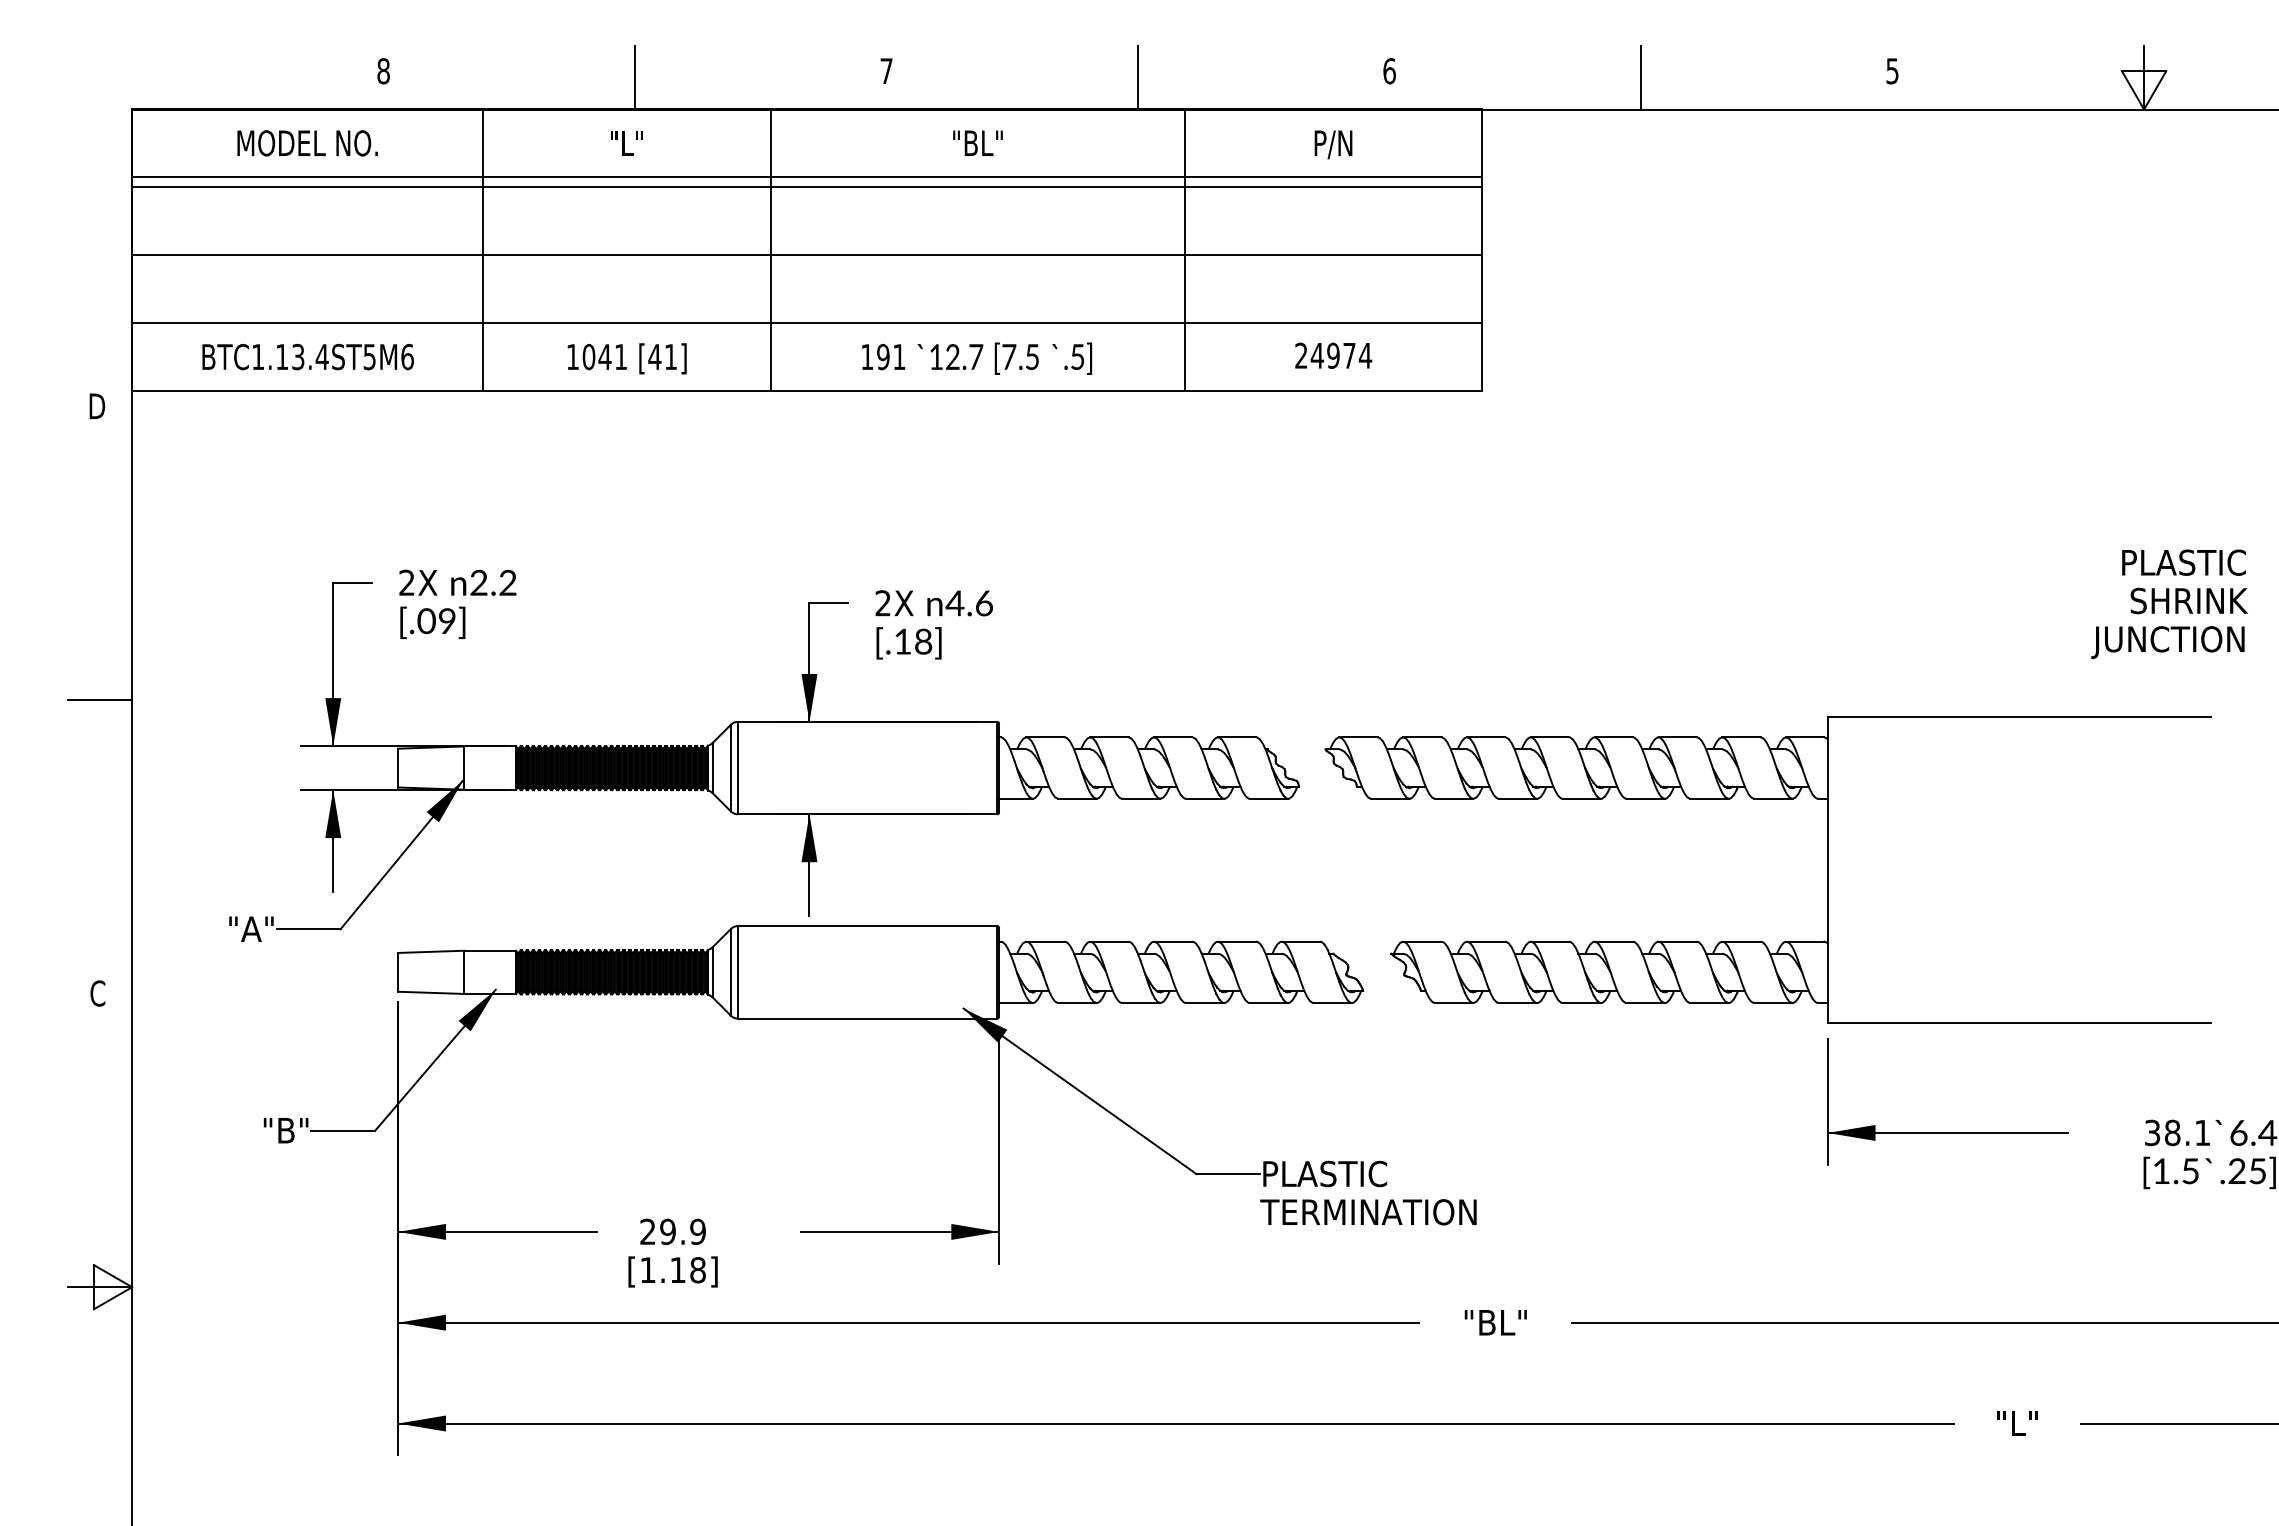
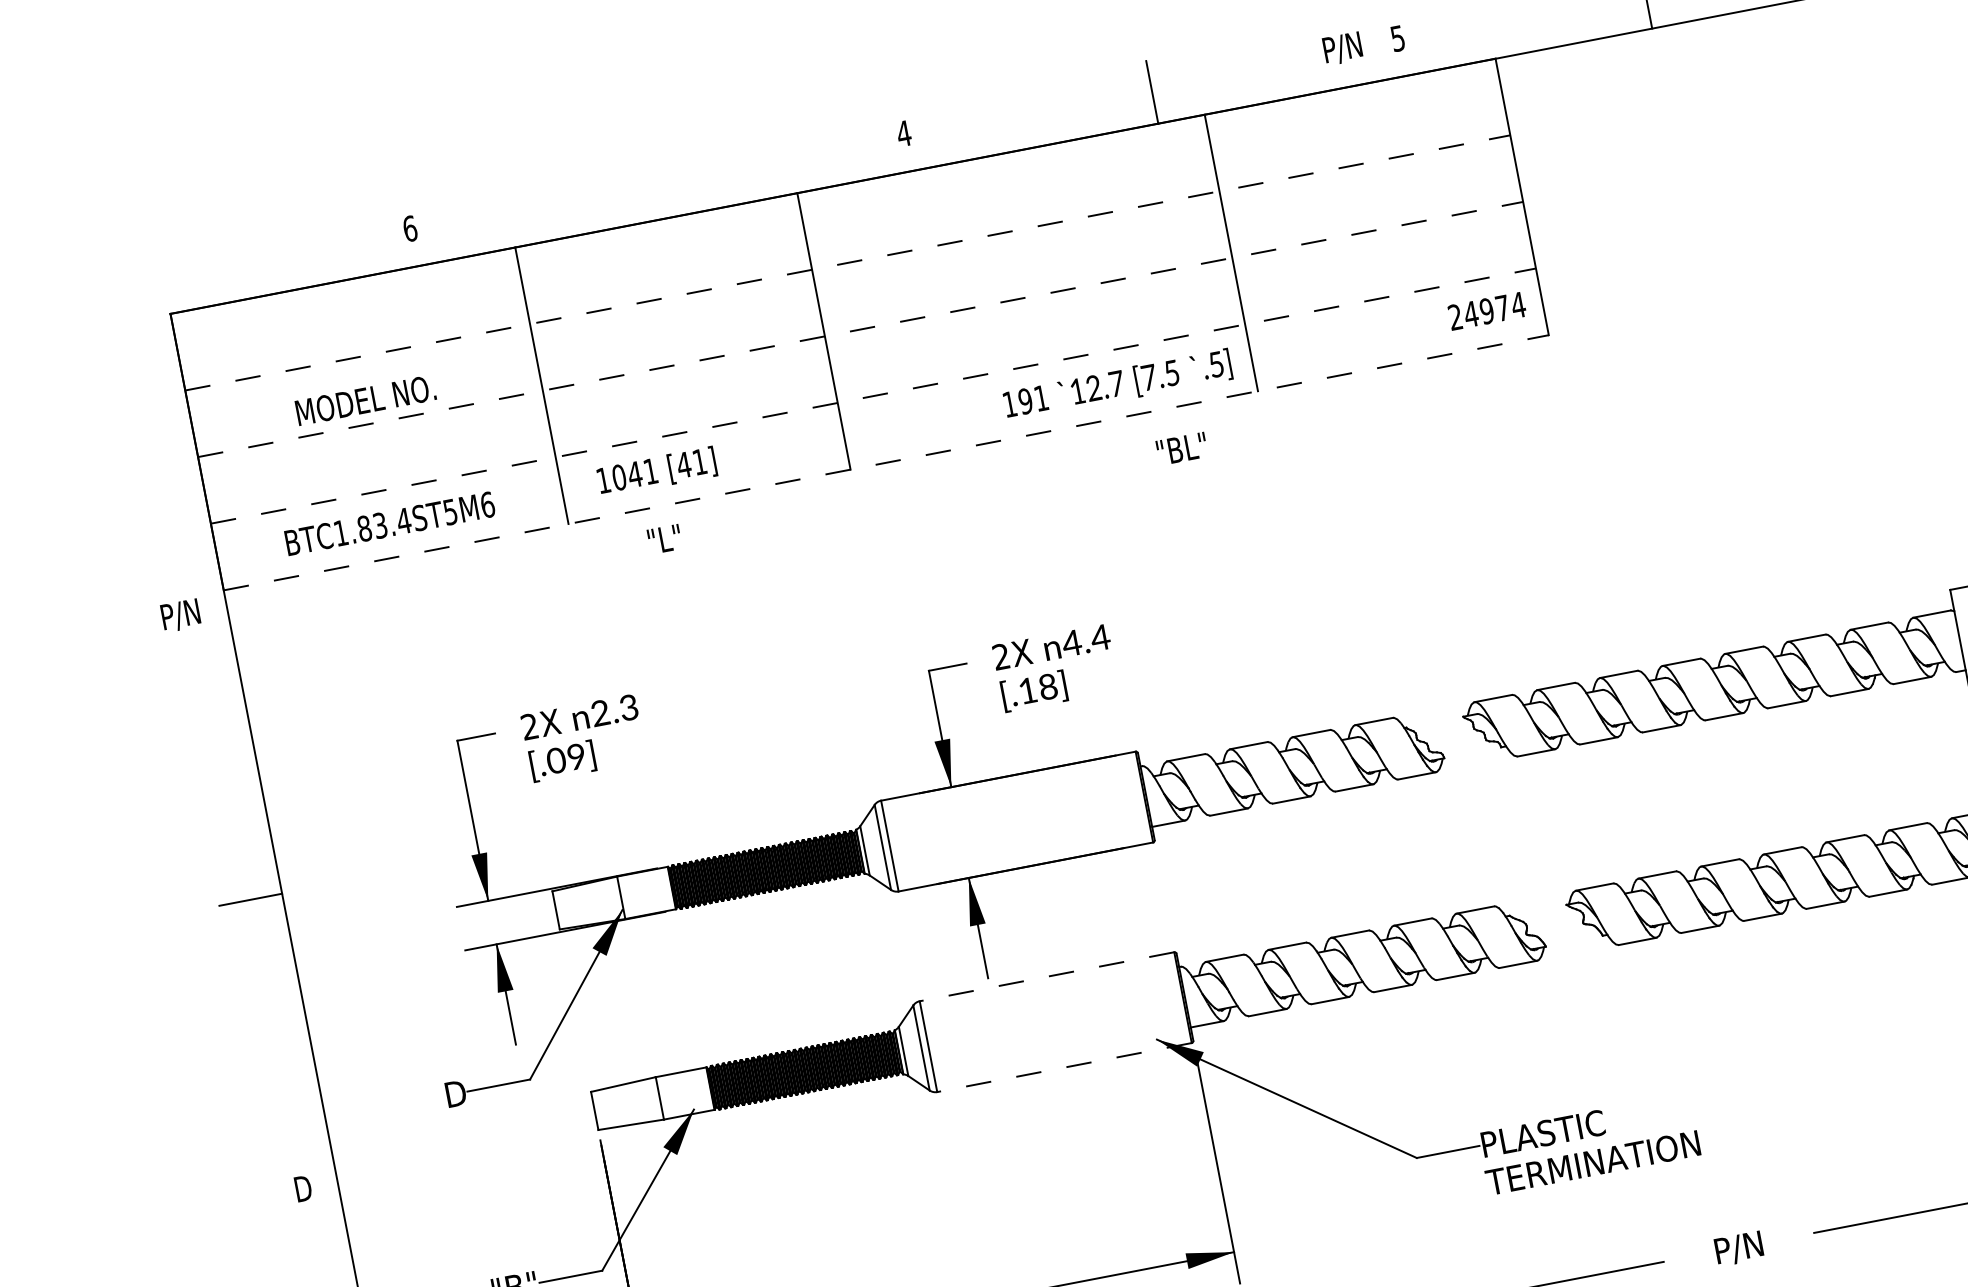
text: (886, 70) -> (903, 132), 7 -> 4
text: (383, 71) -> (410, 229), 8 -> 6
text: (1389, 71) -> (1397, 38), 6 -> 5
line: (635, 77) -> (658, 187), removed
text: (977, 142) -> (1181, 448), moved
text: (307, 143) -> (365, 400), moved
text: (626, 143) -> (664, 539), moved
text: (1333, 144) -> (1342, 48), moved
line: (806, 177) -> (845, 253), removed
line: (806, 187) -> (847, 263), solid -> dashed
line: (806, 255) -> (860, 329), solid -> dashed
line: (806, 323) -> (873, 396), solid -> dashed
text: (1333, 355) -> (1486, 310), moved
text: (282, 356) -> (364, 528), BTC1.13.4ST5M6 -> BTC1.83.4ST5M6
text: (626, 358) -> (656, 471), moved
text: (977, 358) -> (1118, 384), moved
line: (806, 391) -> (885, 463), solid -> dashed
text: (85, 407) -> (180, 615), D -> P/N
text: (507, 583) -> (628, 708), 2.2 -> 2.3
text: (983, 603) -> (1099, 638), 4.6 -> 4.4
line: (867, 926) -> (1047, 977), solid -> dashed
text: (251, 928) -> (442, 1095), "A" -> D
text: (97, 993) -> (303, 1188), C -> D
line: (867, 1018) -> (1064, 1067), solid -> dashed
text: (1495, 1324) -> (1738, 1249), "BL" -> P/N

